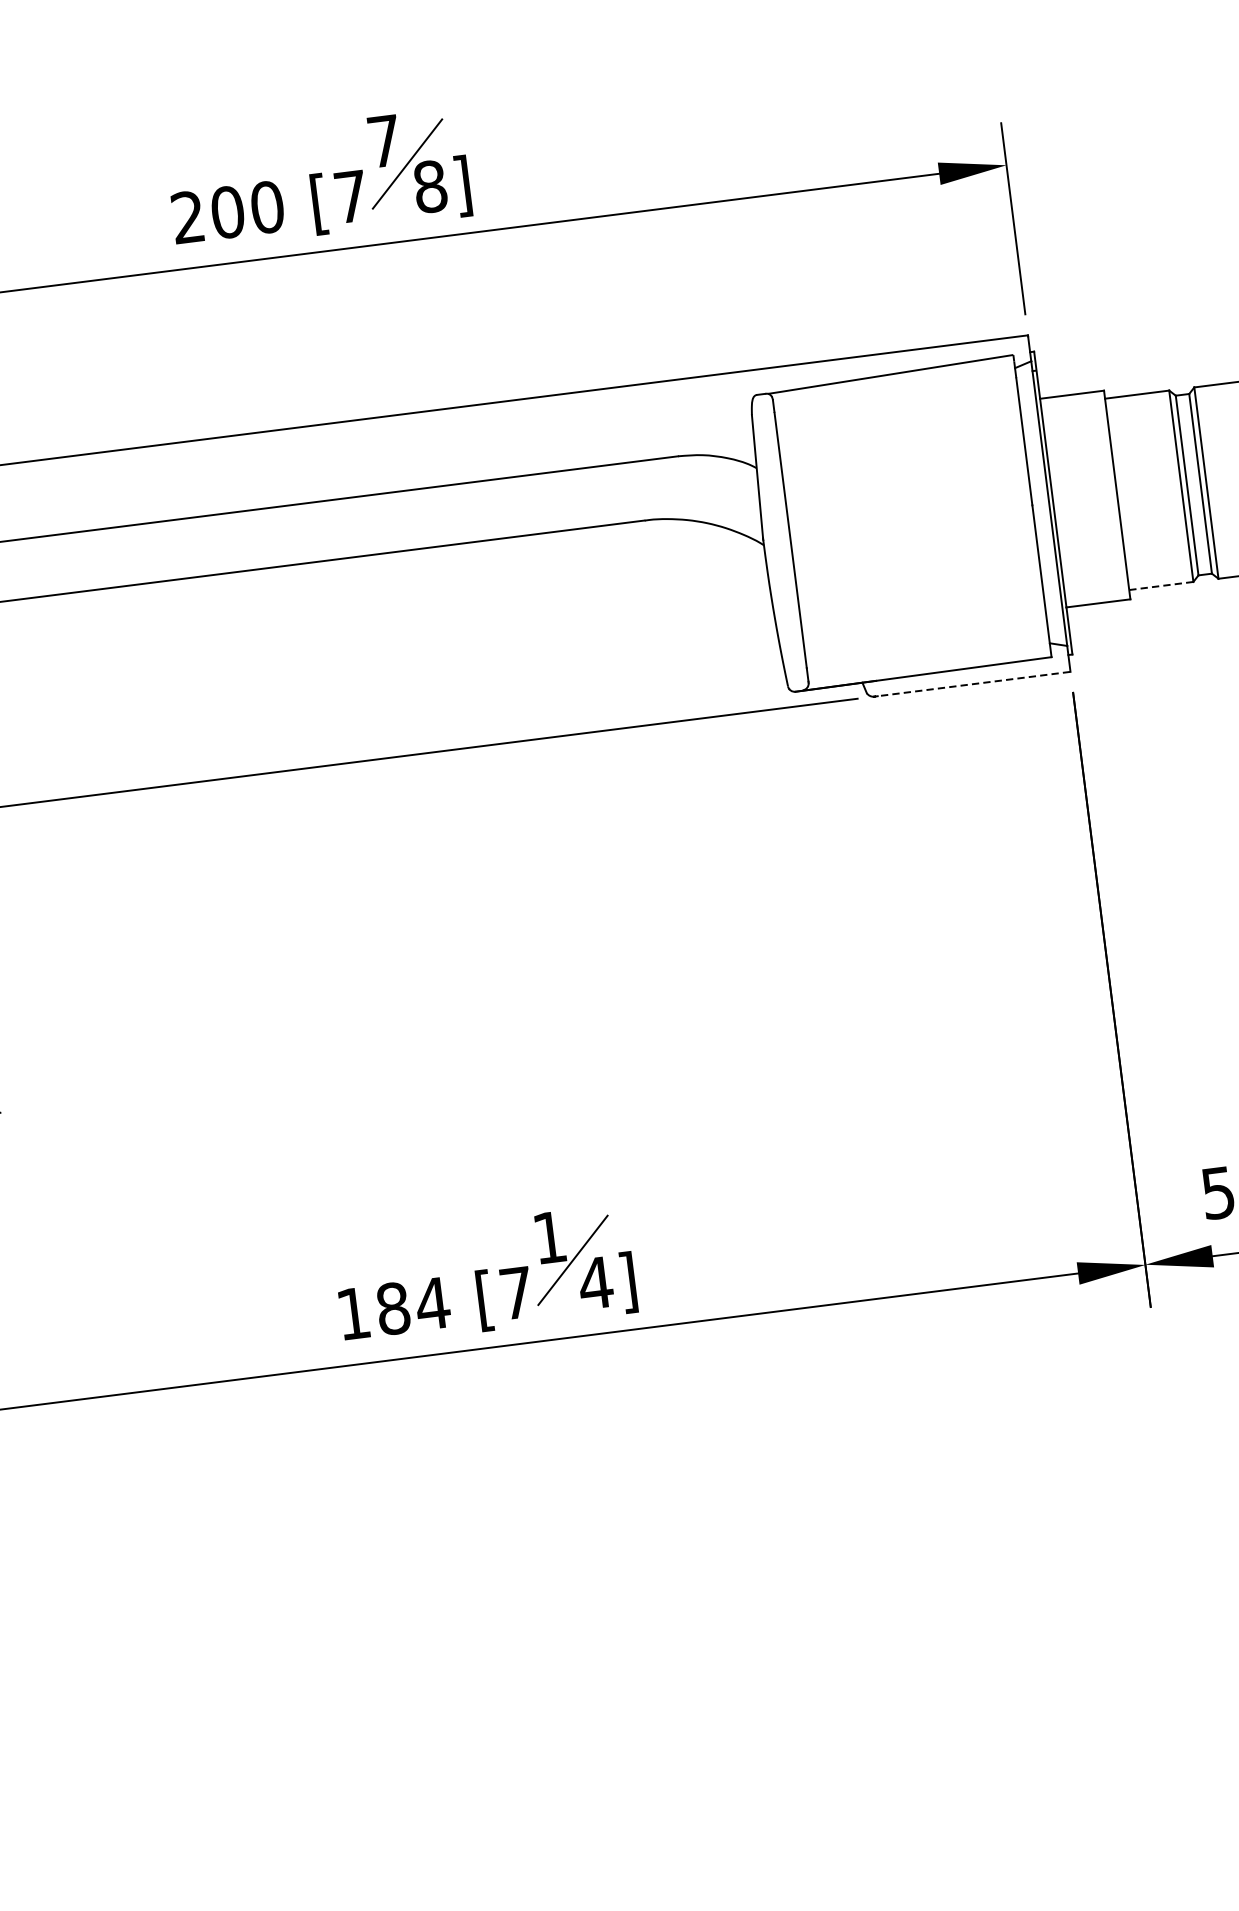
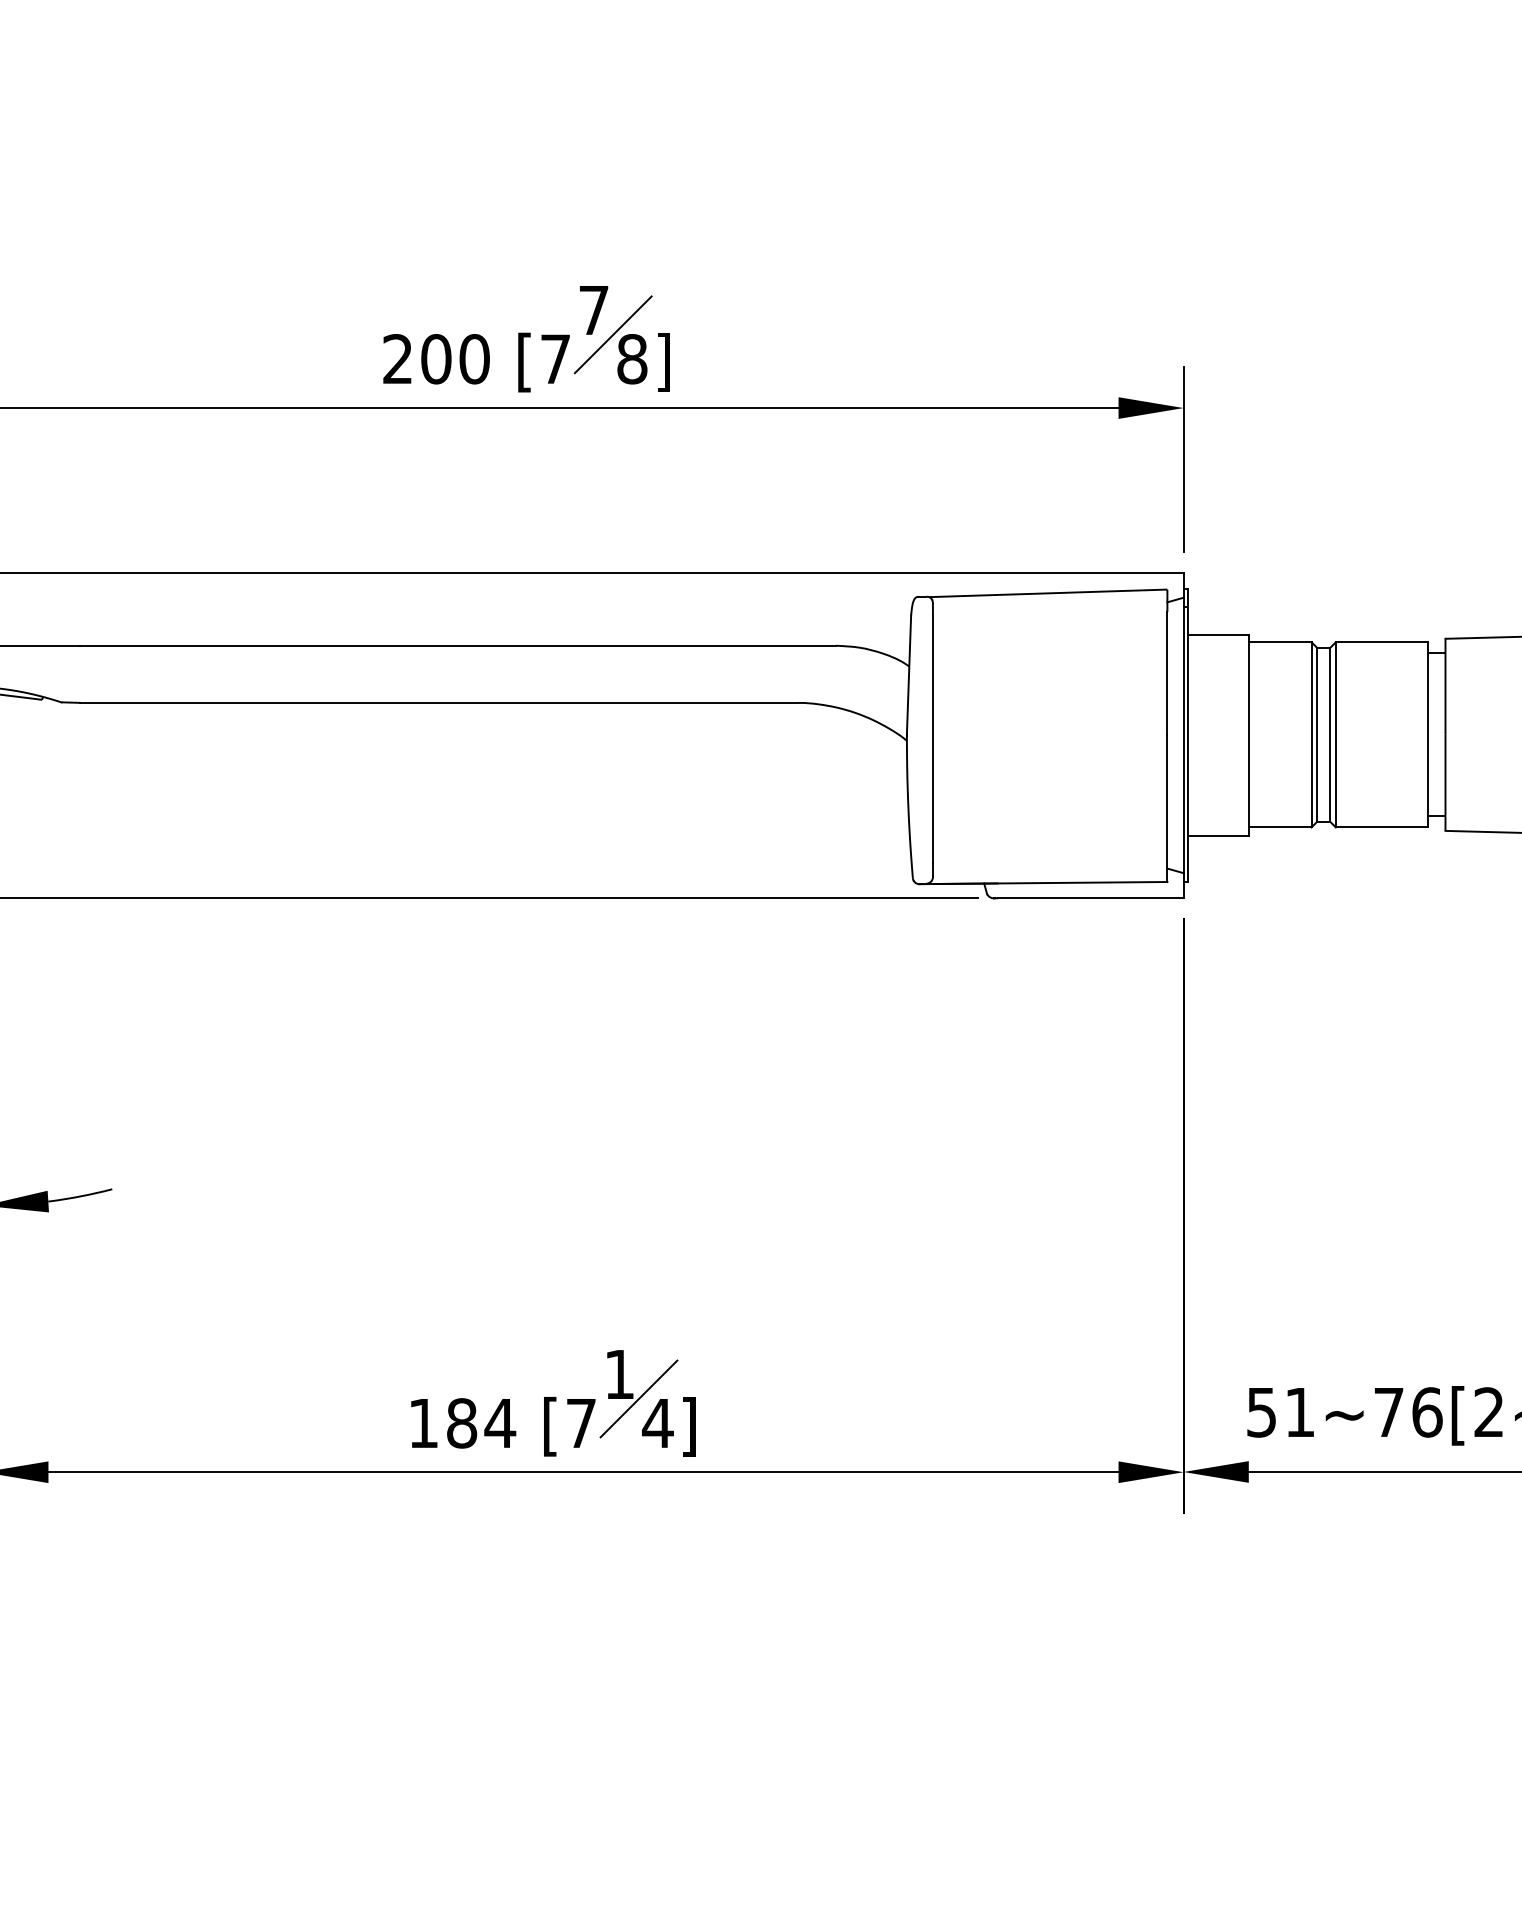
line: (1162, 585) -> (1281, 827), dashed -> solid
line: (974, 684) -> (1090, 898), dashed -> solid

